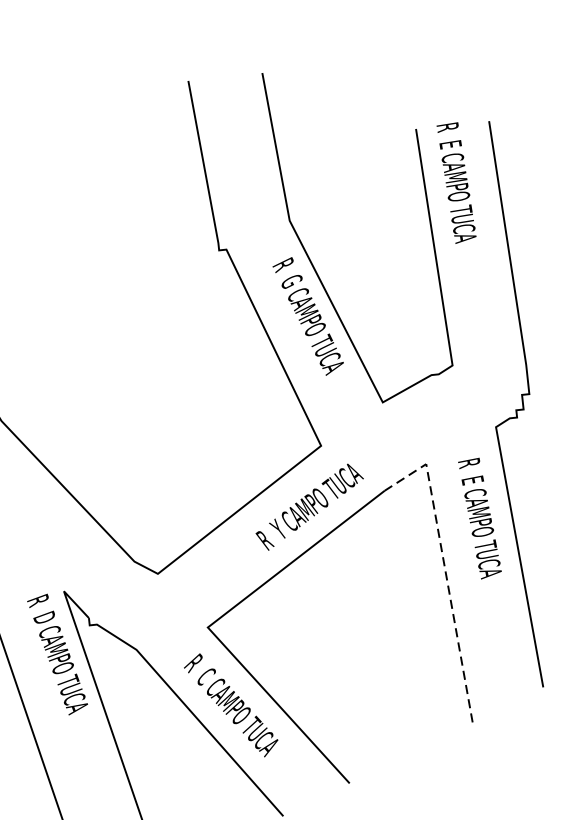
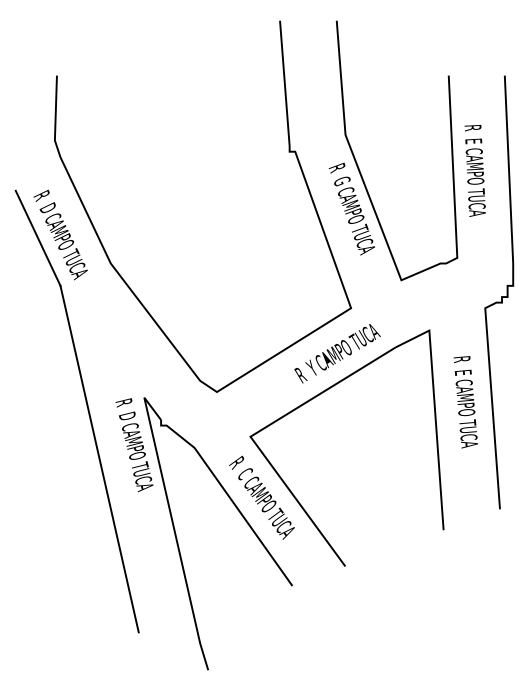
text: (455, 182) -> (474, 170), moved
text: (479, 518) -> (465, 402), moved
line: (445, 568) -> (435, 411), dashed -> solid

